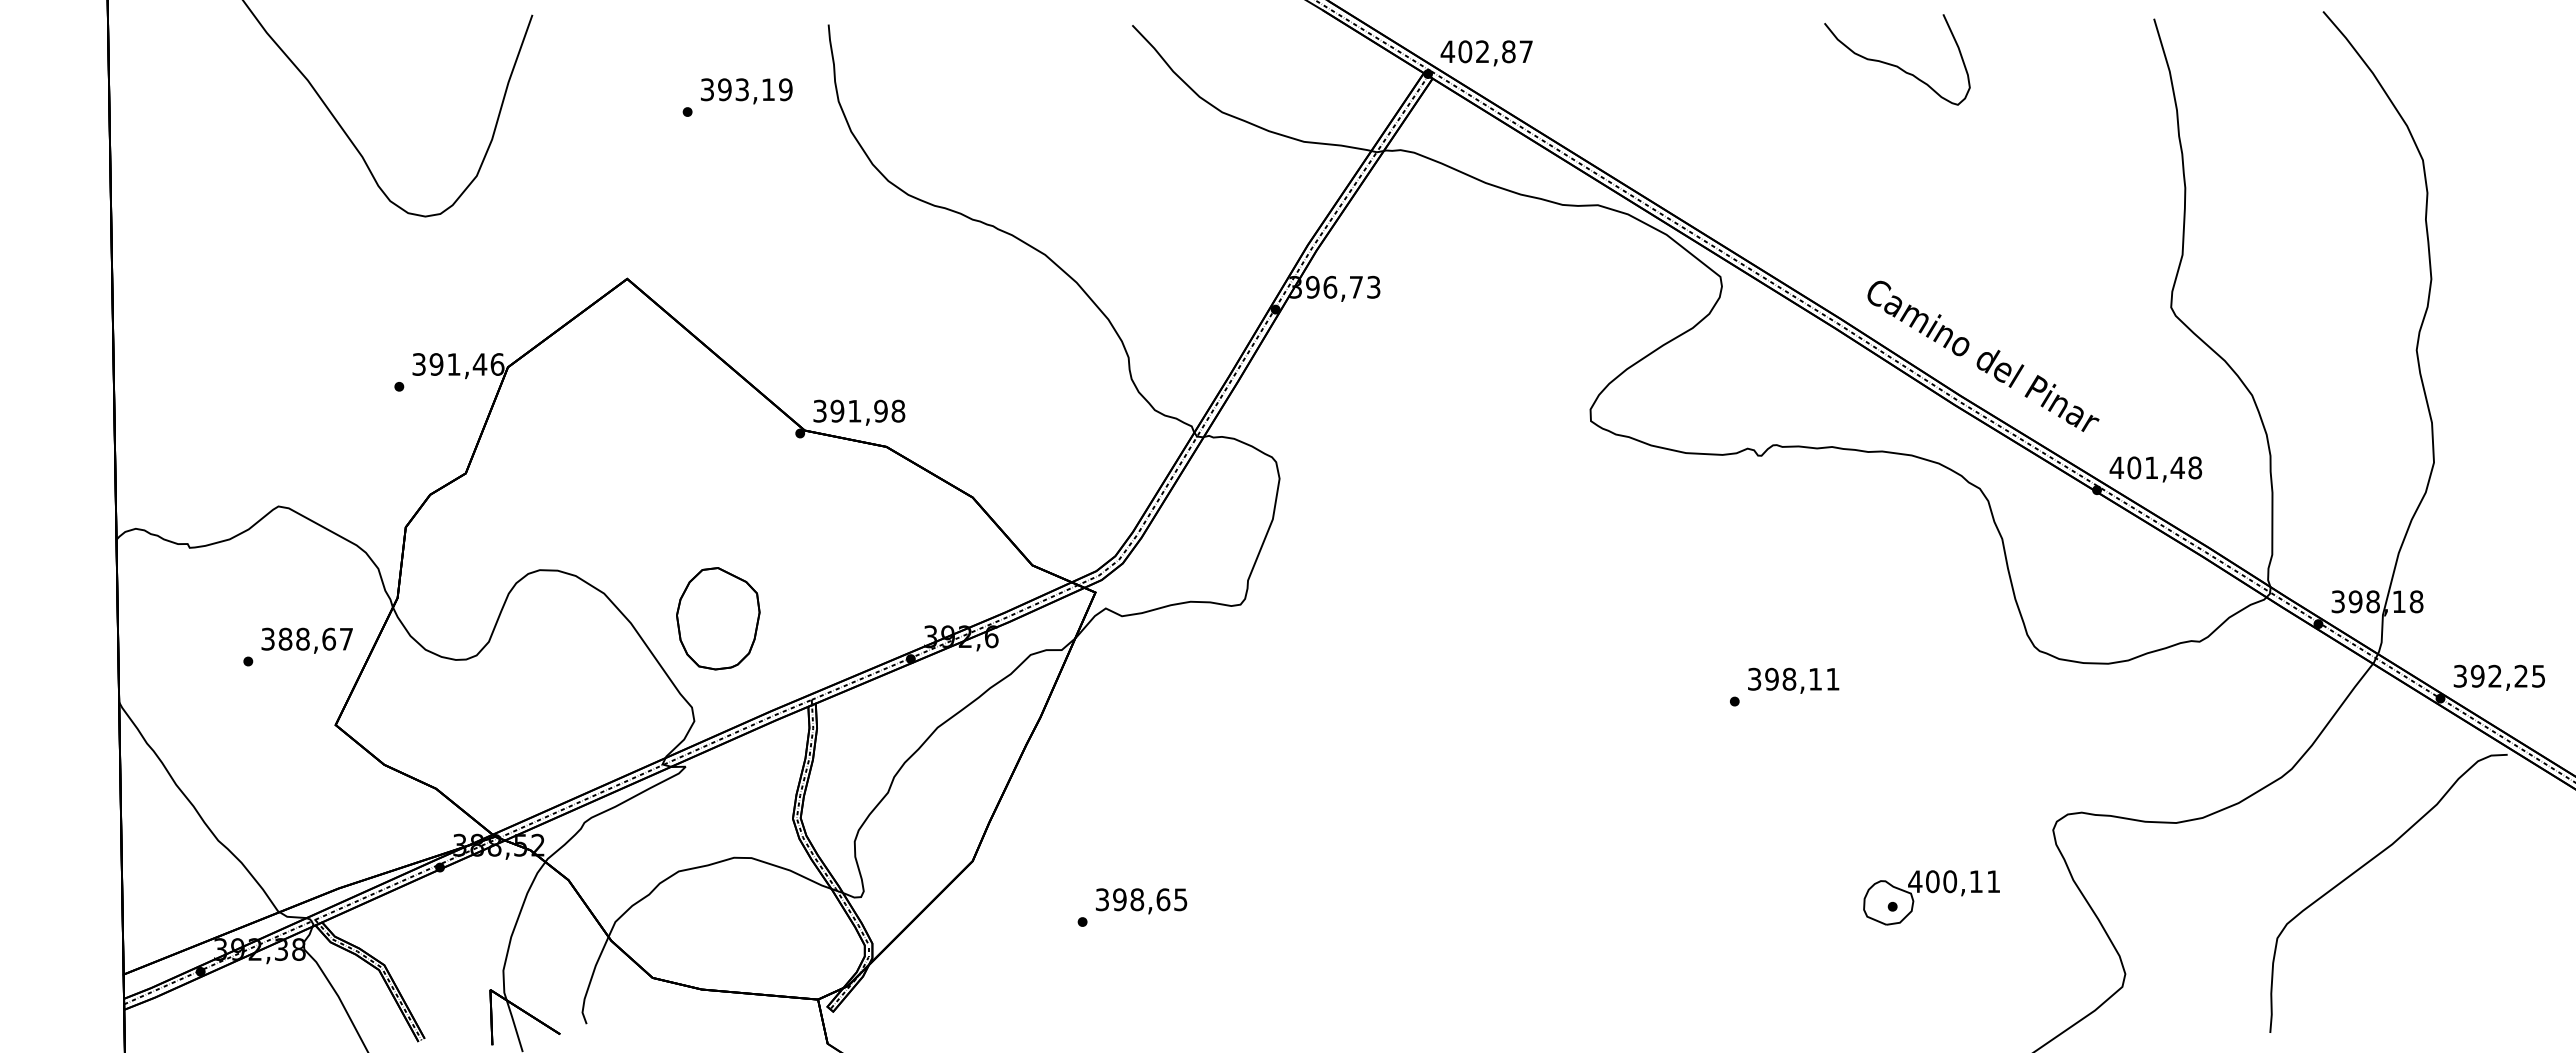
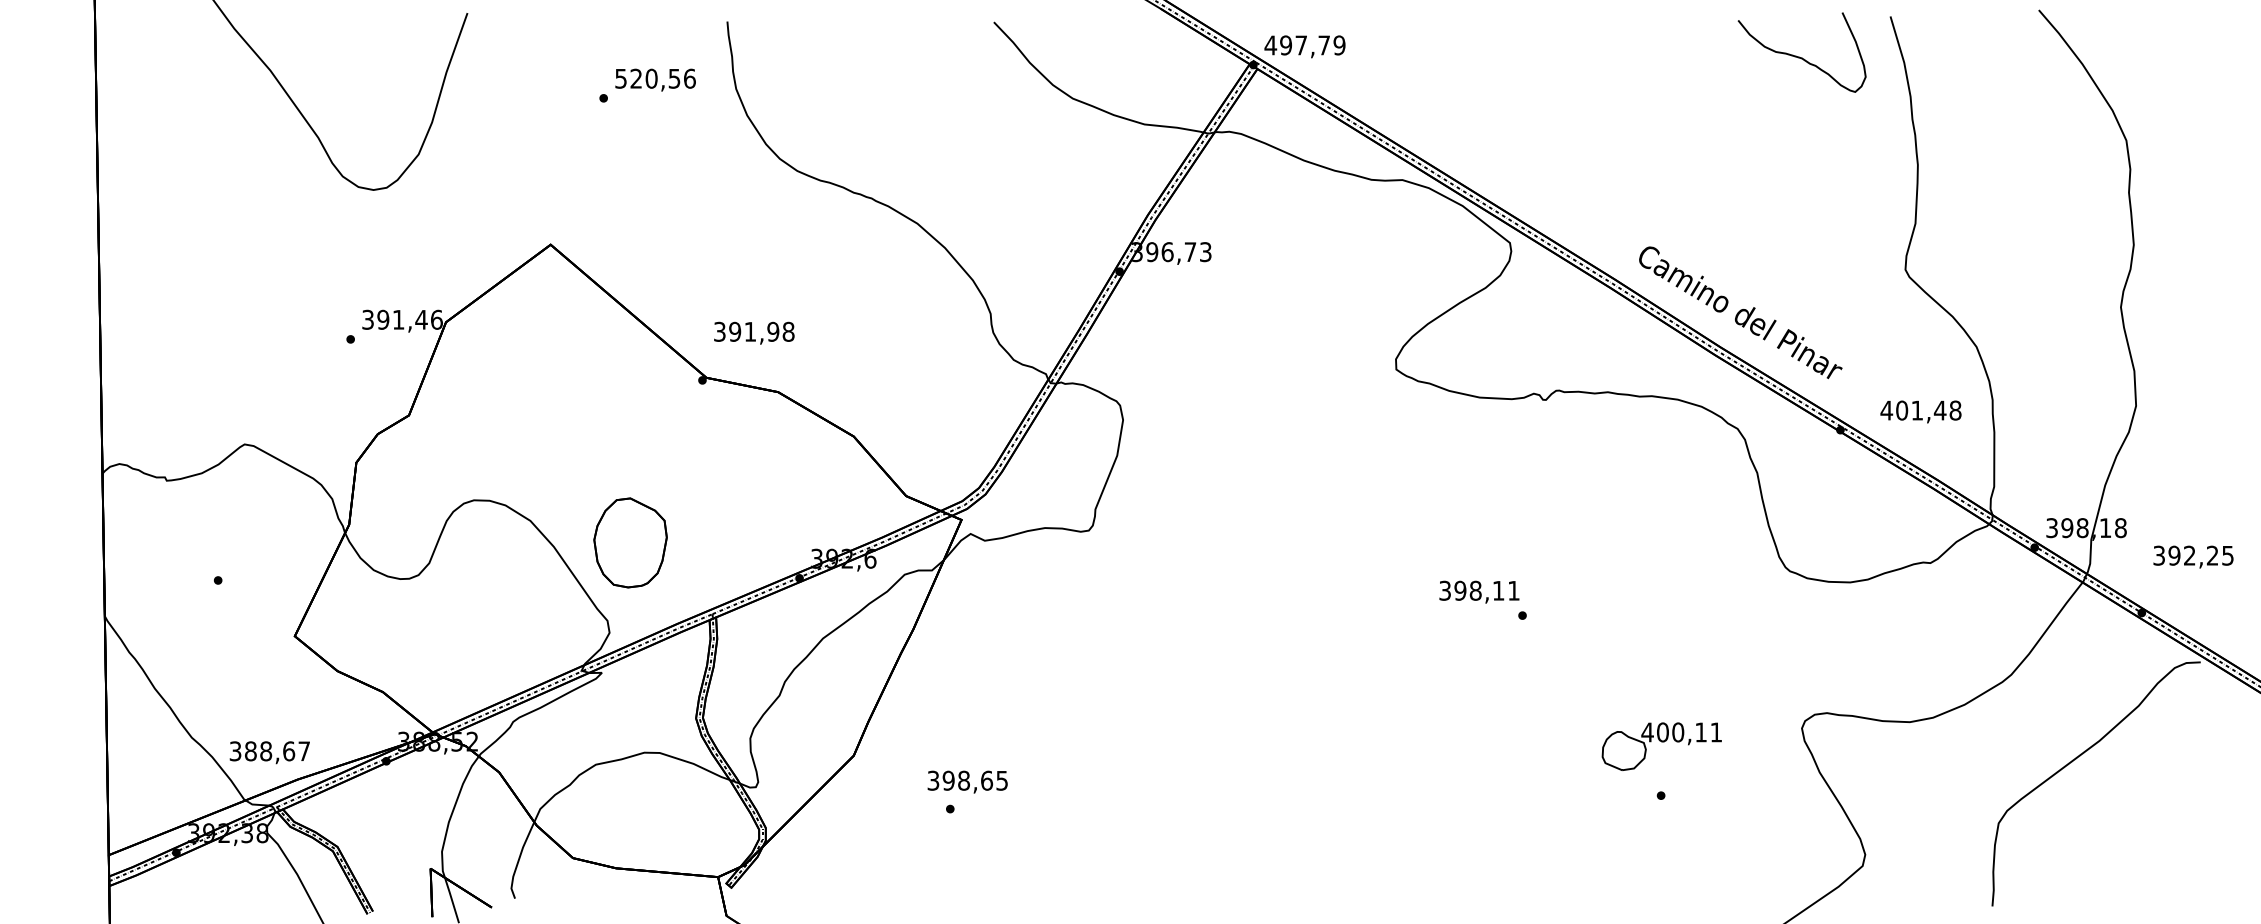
text: (1495, 51) -> (1312, 45), 402,87 -> 497,79
curve: (1894, 64) -> (1799, 56), moved
text: (746, 89) -> (655, 78), 393,19 -> 520,56
text: (859, 412) -> (754, 333), moved
text: (2155, 469) -> (1920, 411), moved
text: (306, 640) -> (269, 752), moved
text: (2498, 677) -> (2192, 556), moved
text: (1793, 680) -> (1479, 591), moved
part: (1931, 897) -> (1661, 746), moved
text: (1141, 901) -> (967, 782), moved

